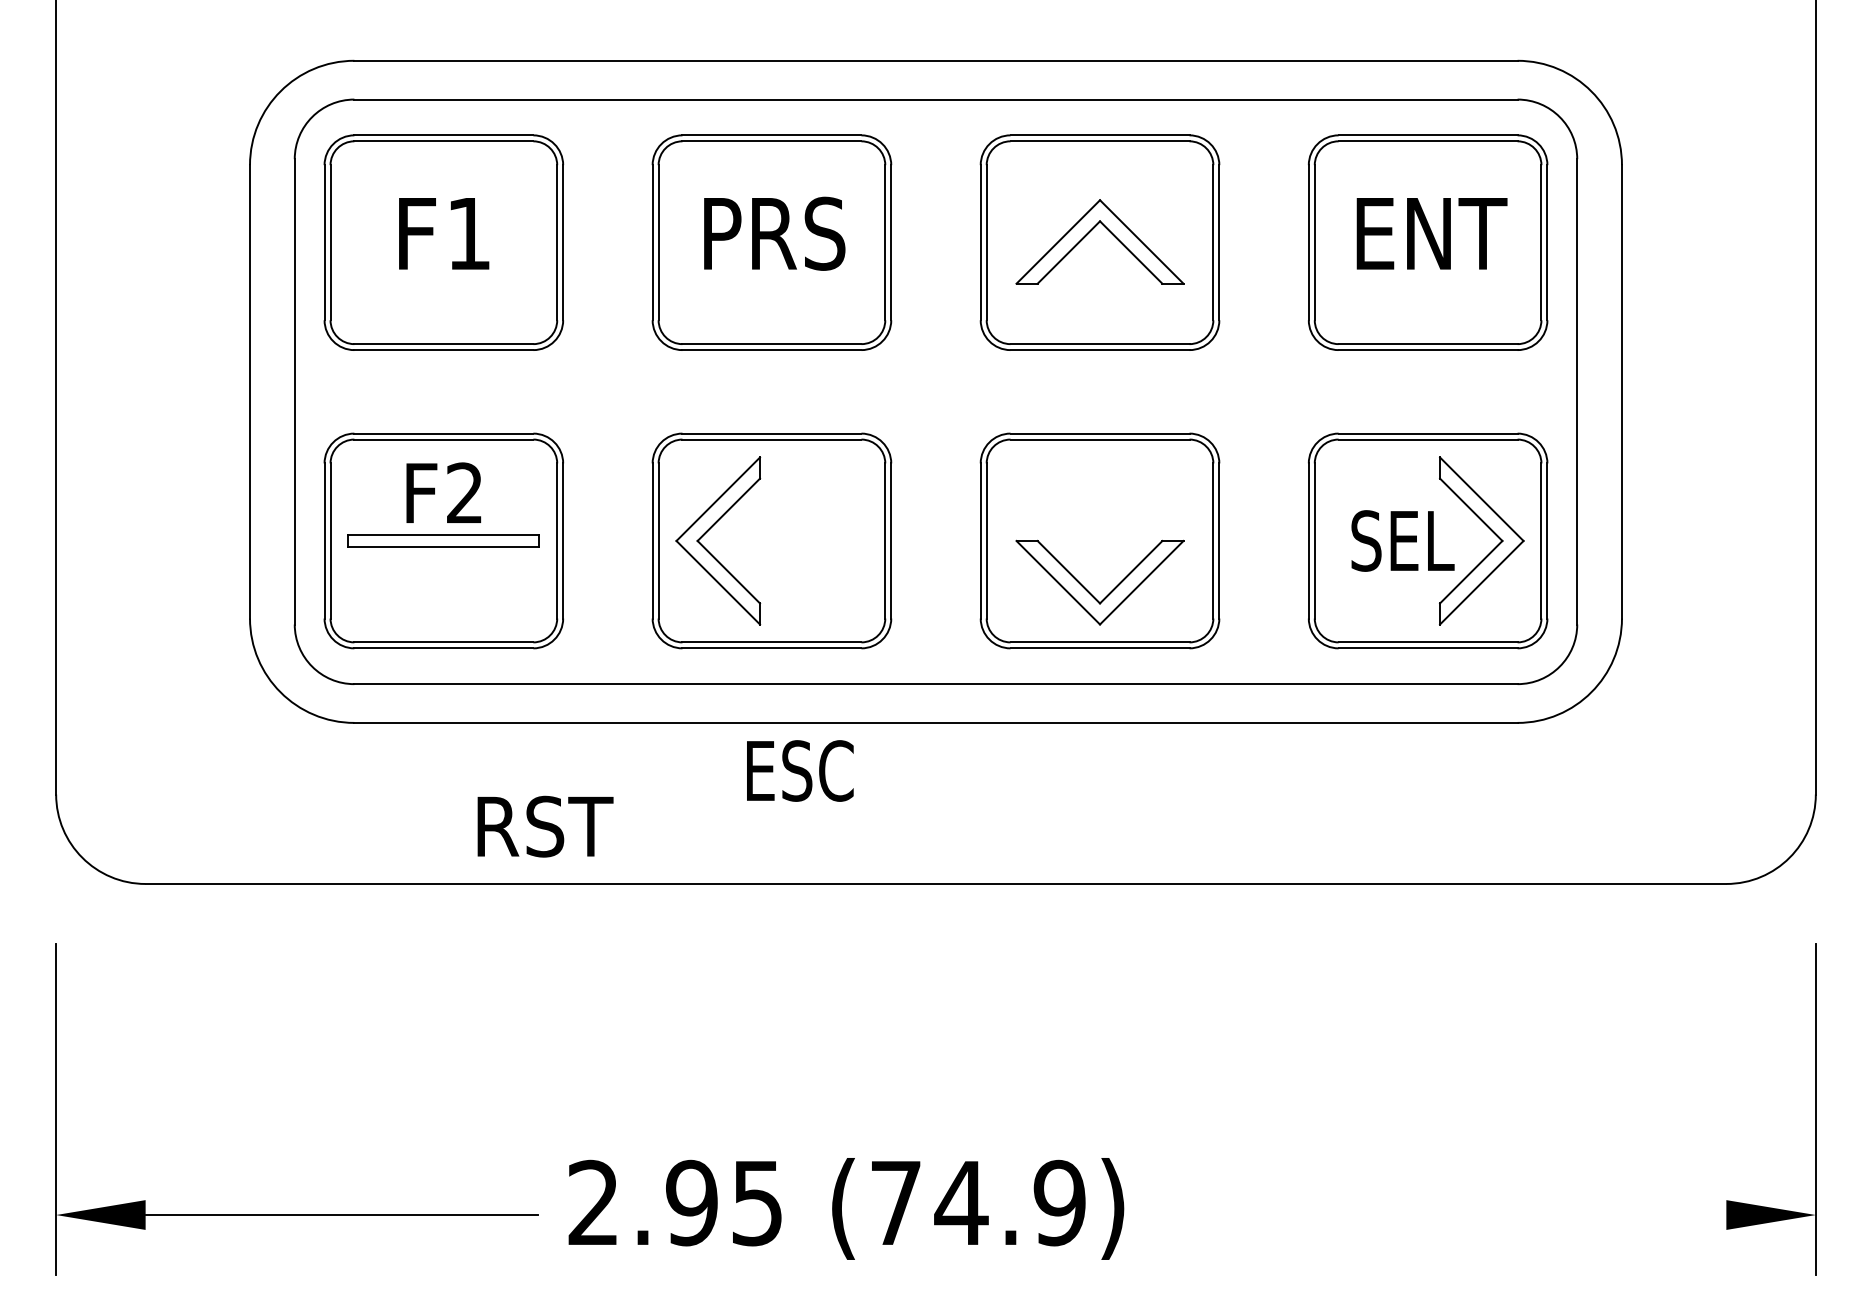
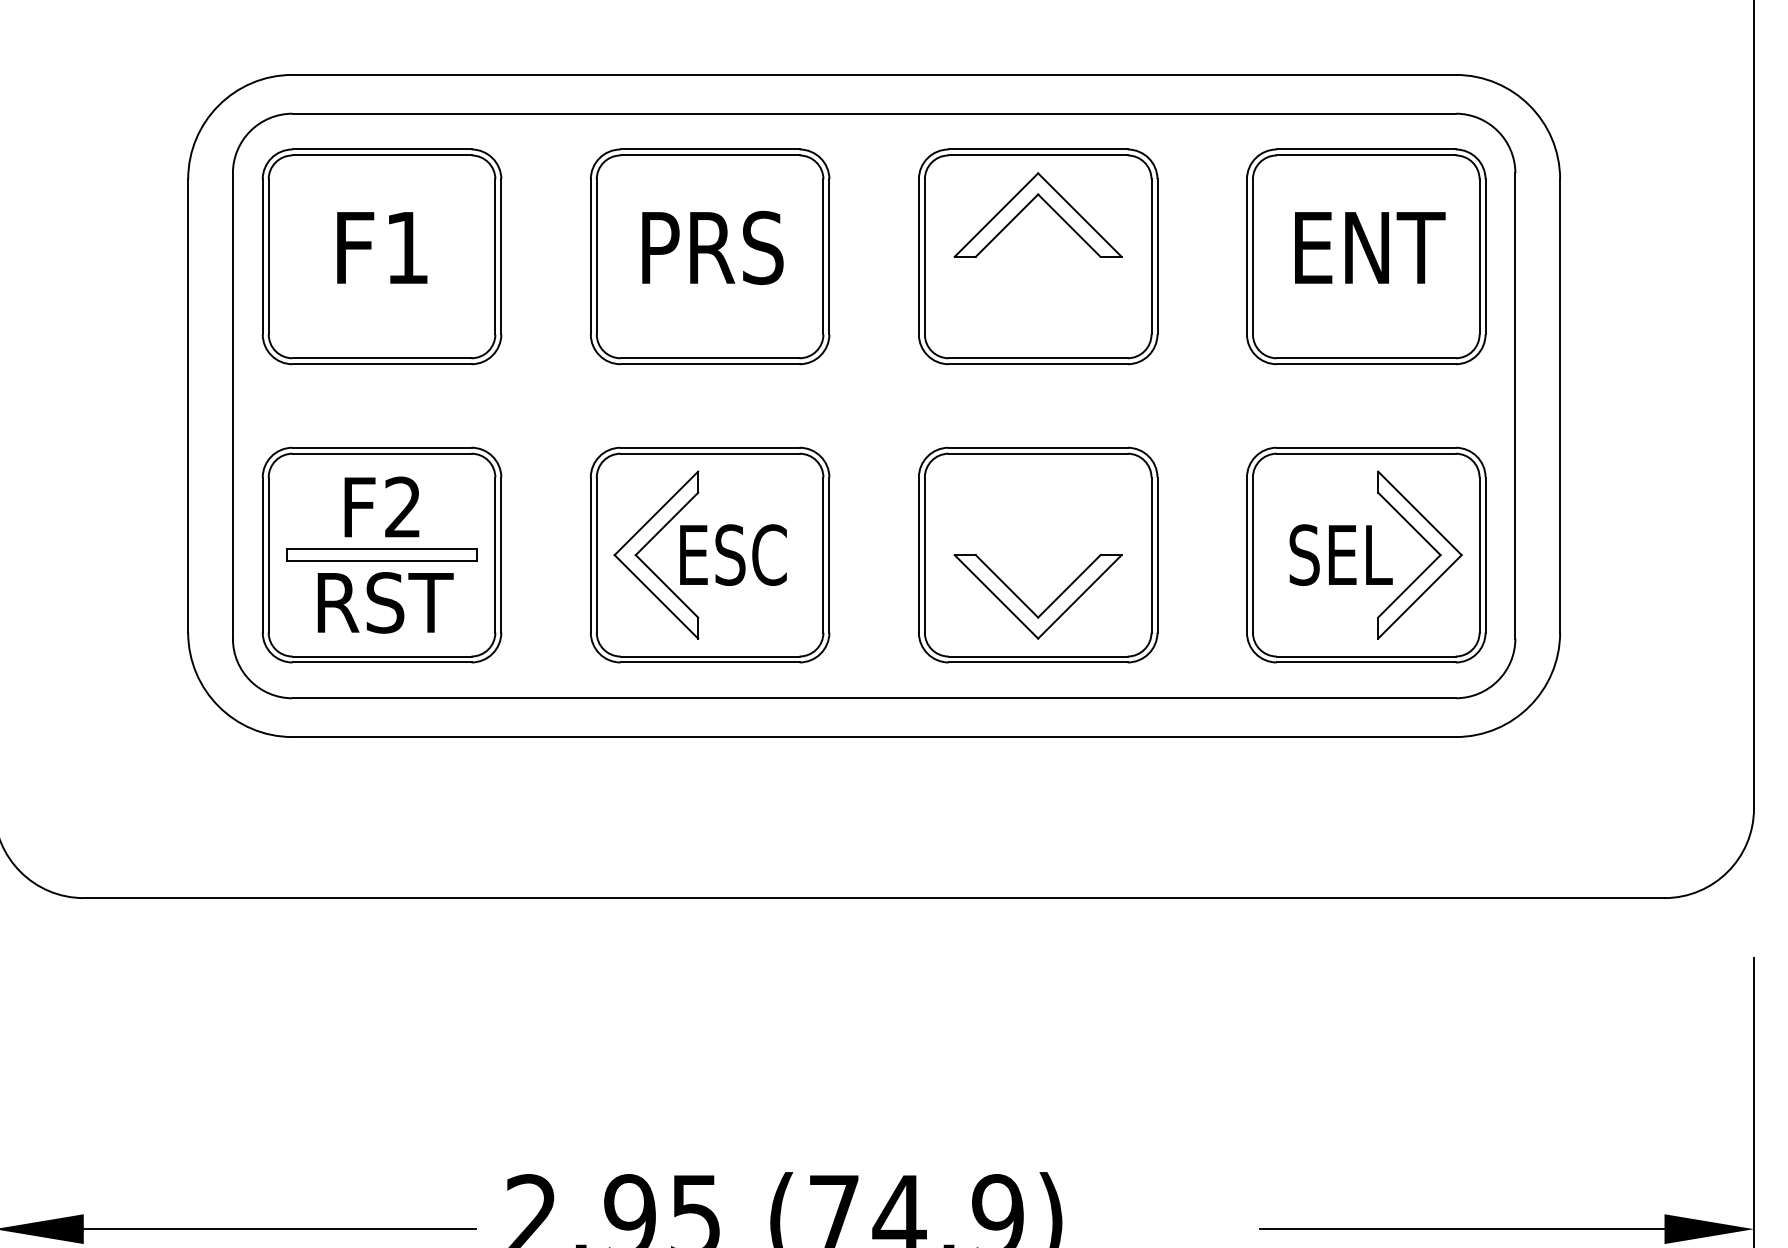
part: (1090, 232) -> (1028, 205), moved
text: (800, 770) -> (733, 554), moved
text: (545, 826) -> (385, 602), moved
line: (1523, 1215) -> (1461, 1229), added

